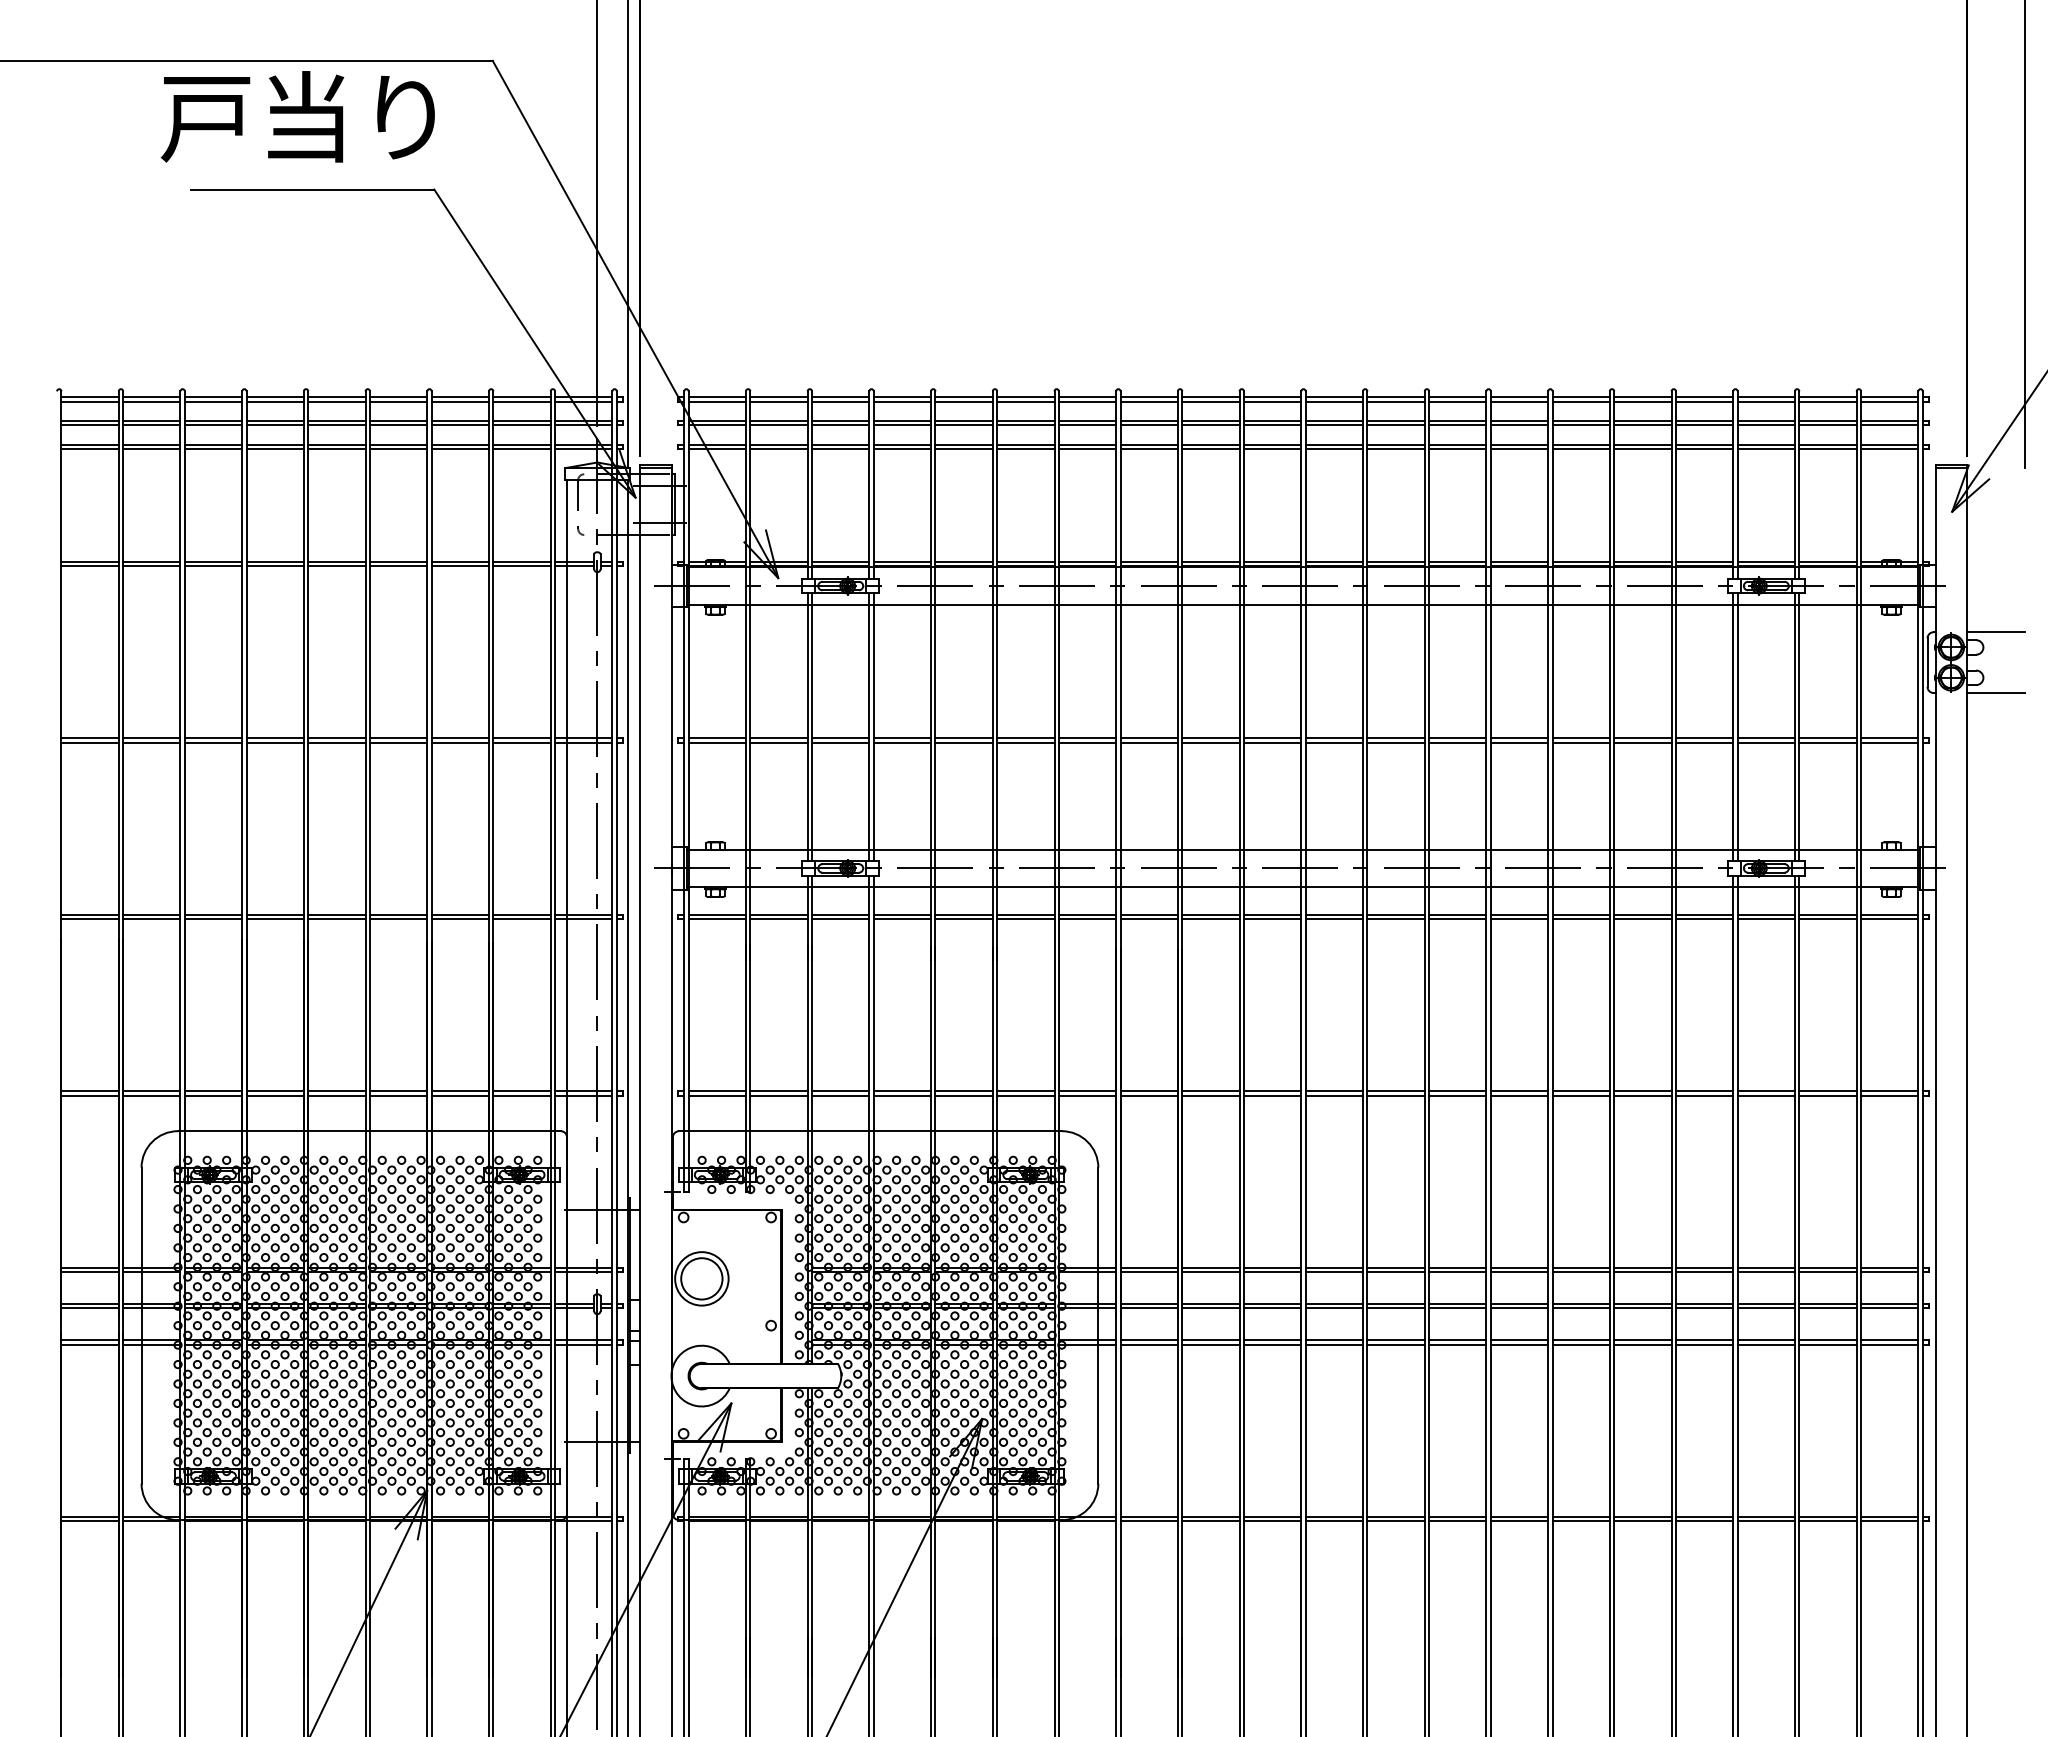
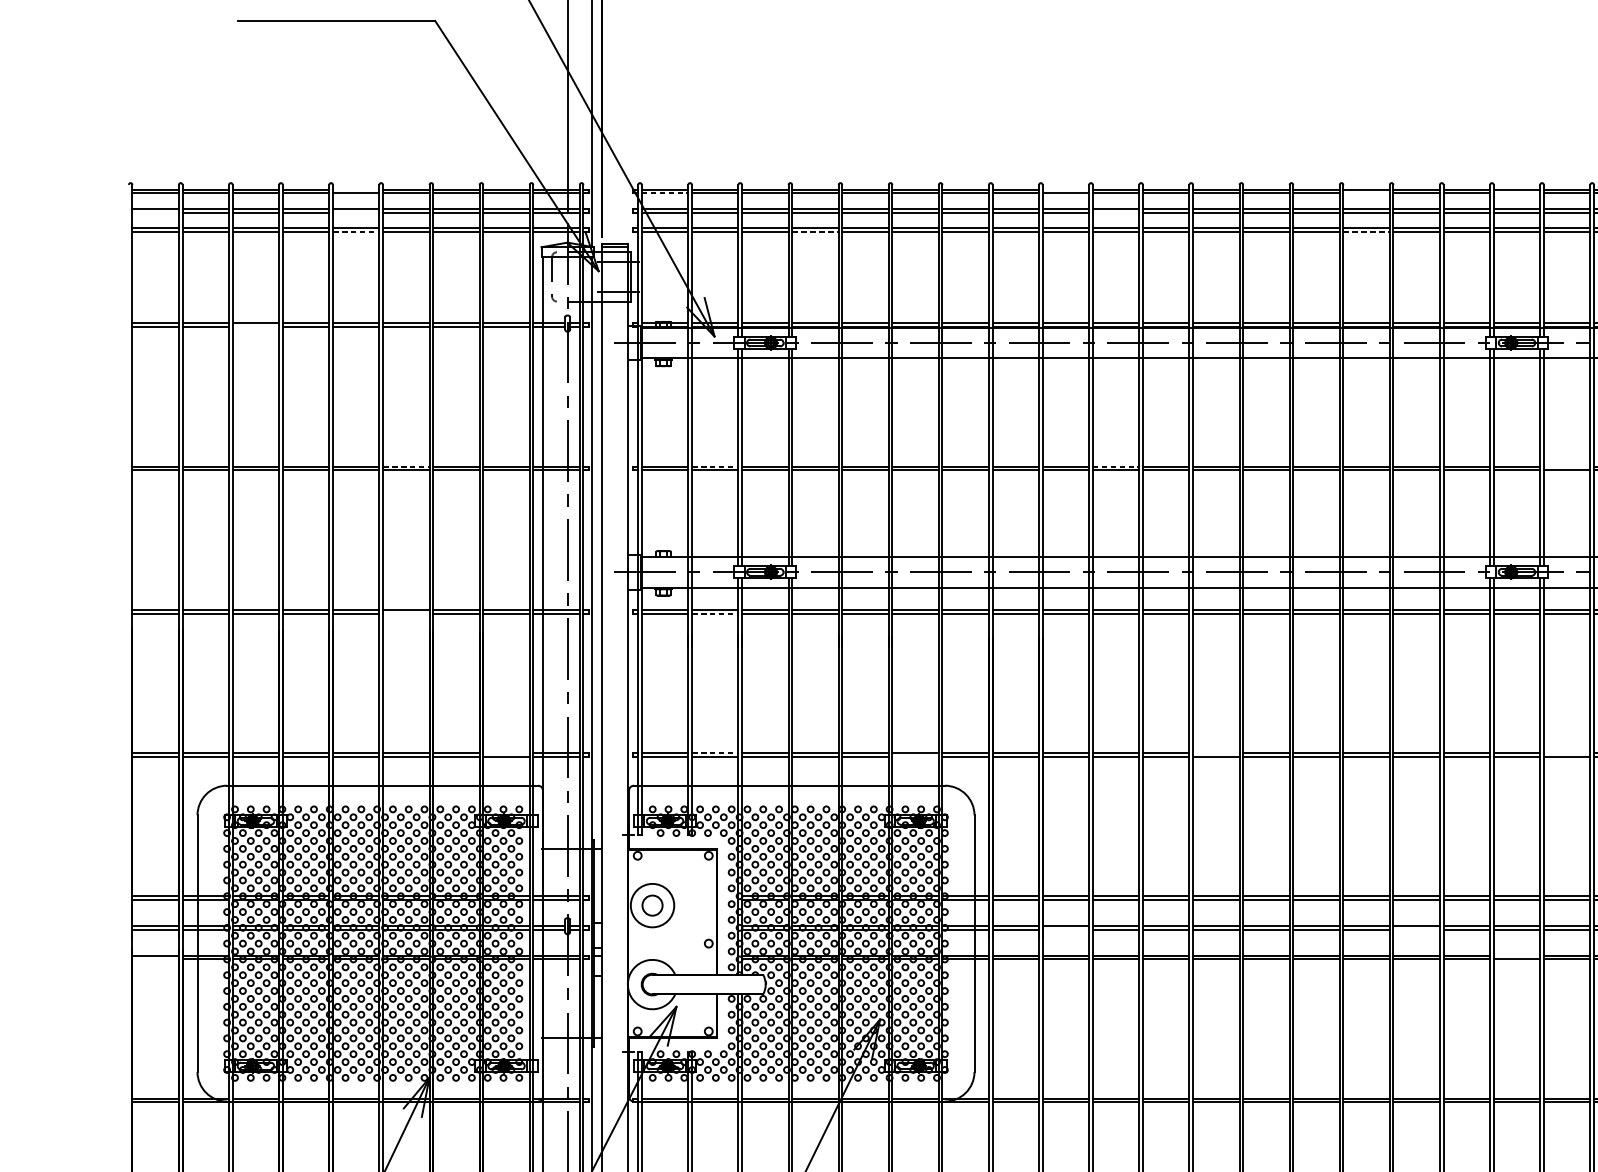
line: (336, 397) -> (355, 189), removed
line: (1210, 397) -> (1065, 189), removed
line: (717, 401) -> (665, 193), solid -> dashed
line: (1580, 401) -> (1366, 193), removed
line: (1765, 401) -> (1516, 193), removed
line: (89, 425) -> (155, 212), removed
line: (336, 425) -> (355, 212), removed
line: (1272, 425) -> (1115, 212), removed
line: (336, 449) -> (355, 232), solid -> dashed
line: (902, 449) -> (815, 232), solid -> dashed
line: (1581, 449) -> (1366, 232), solid -> dashed
line: (213, 566) -> (255, 327), removed
line: (398, 738) -> (406, 466), solid -> dashed
line: (779, 738) -> (715, 466), solid -> dashed
line: (1272, 738) -> (1115, 466), solid -> dashed
line: (1827, 738) -> (1566, 466), removed
line: (398, 919) -> (406, 613), removed
line: (779, 919) -> (715, 613), solid -> dashed
line: (521, 1091) -> (506, 753), removed
line: (779, 1091) -> (715, 753), solid -> dashed
line: (1395, 1091) -> (1215, 753), removed
line: (1827, 1091) -> (1566, 753), removed
line: (1025, 1095) -> (915, 756), removed
circle: (701, 1278) -> (652, 905), size x0.6
line: (1210, 1308) -> (1065, 929), removed
line: (1642, 1308) -> (1416, 929), removed
line: (1765, 1340) -> (1516, 955), removed
line: (89, 1344) -> (155, 958), removed

